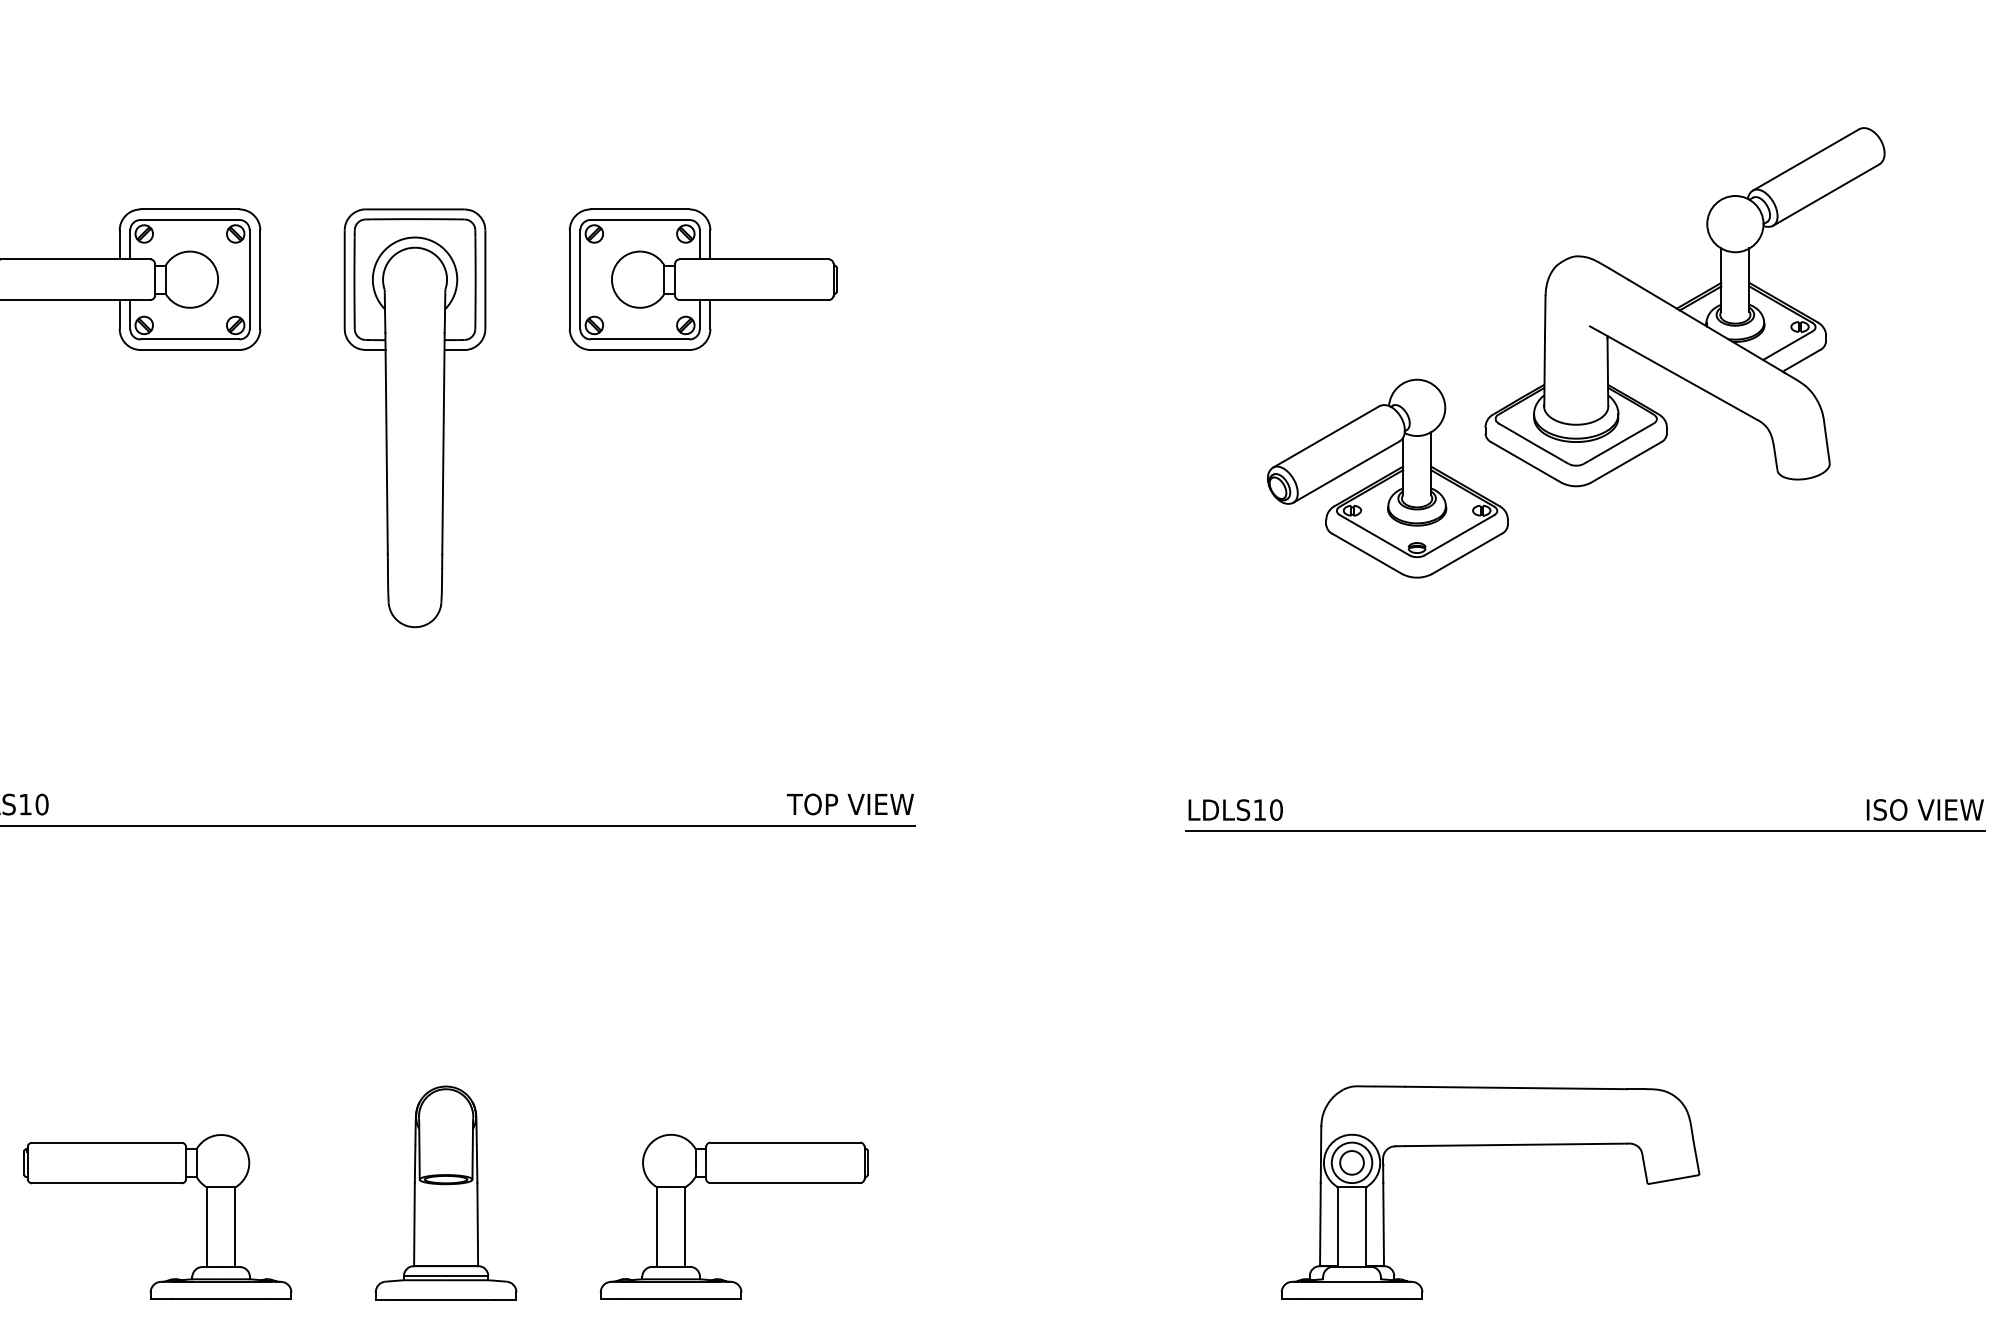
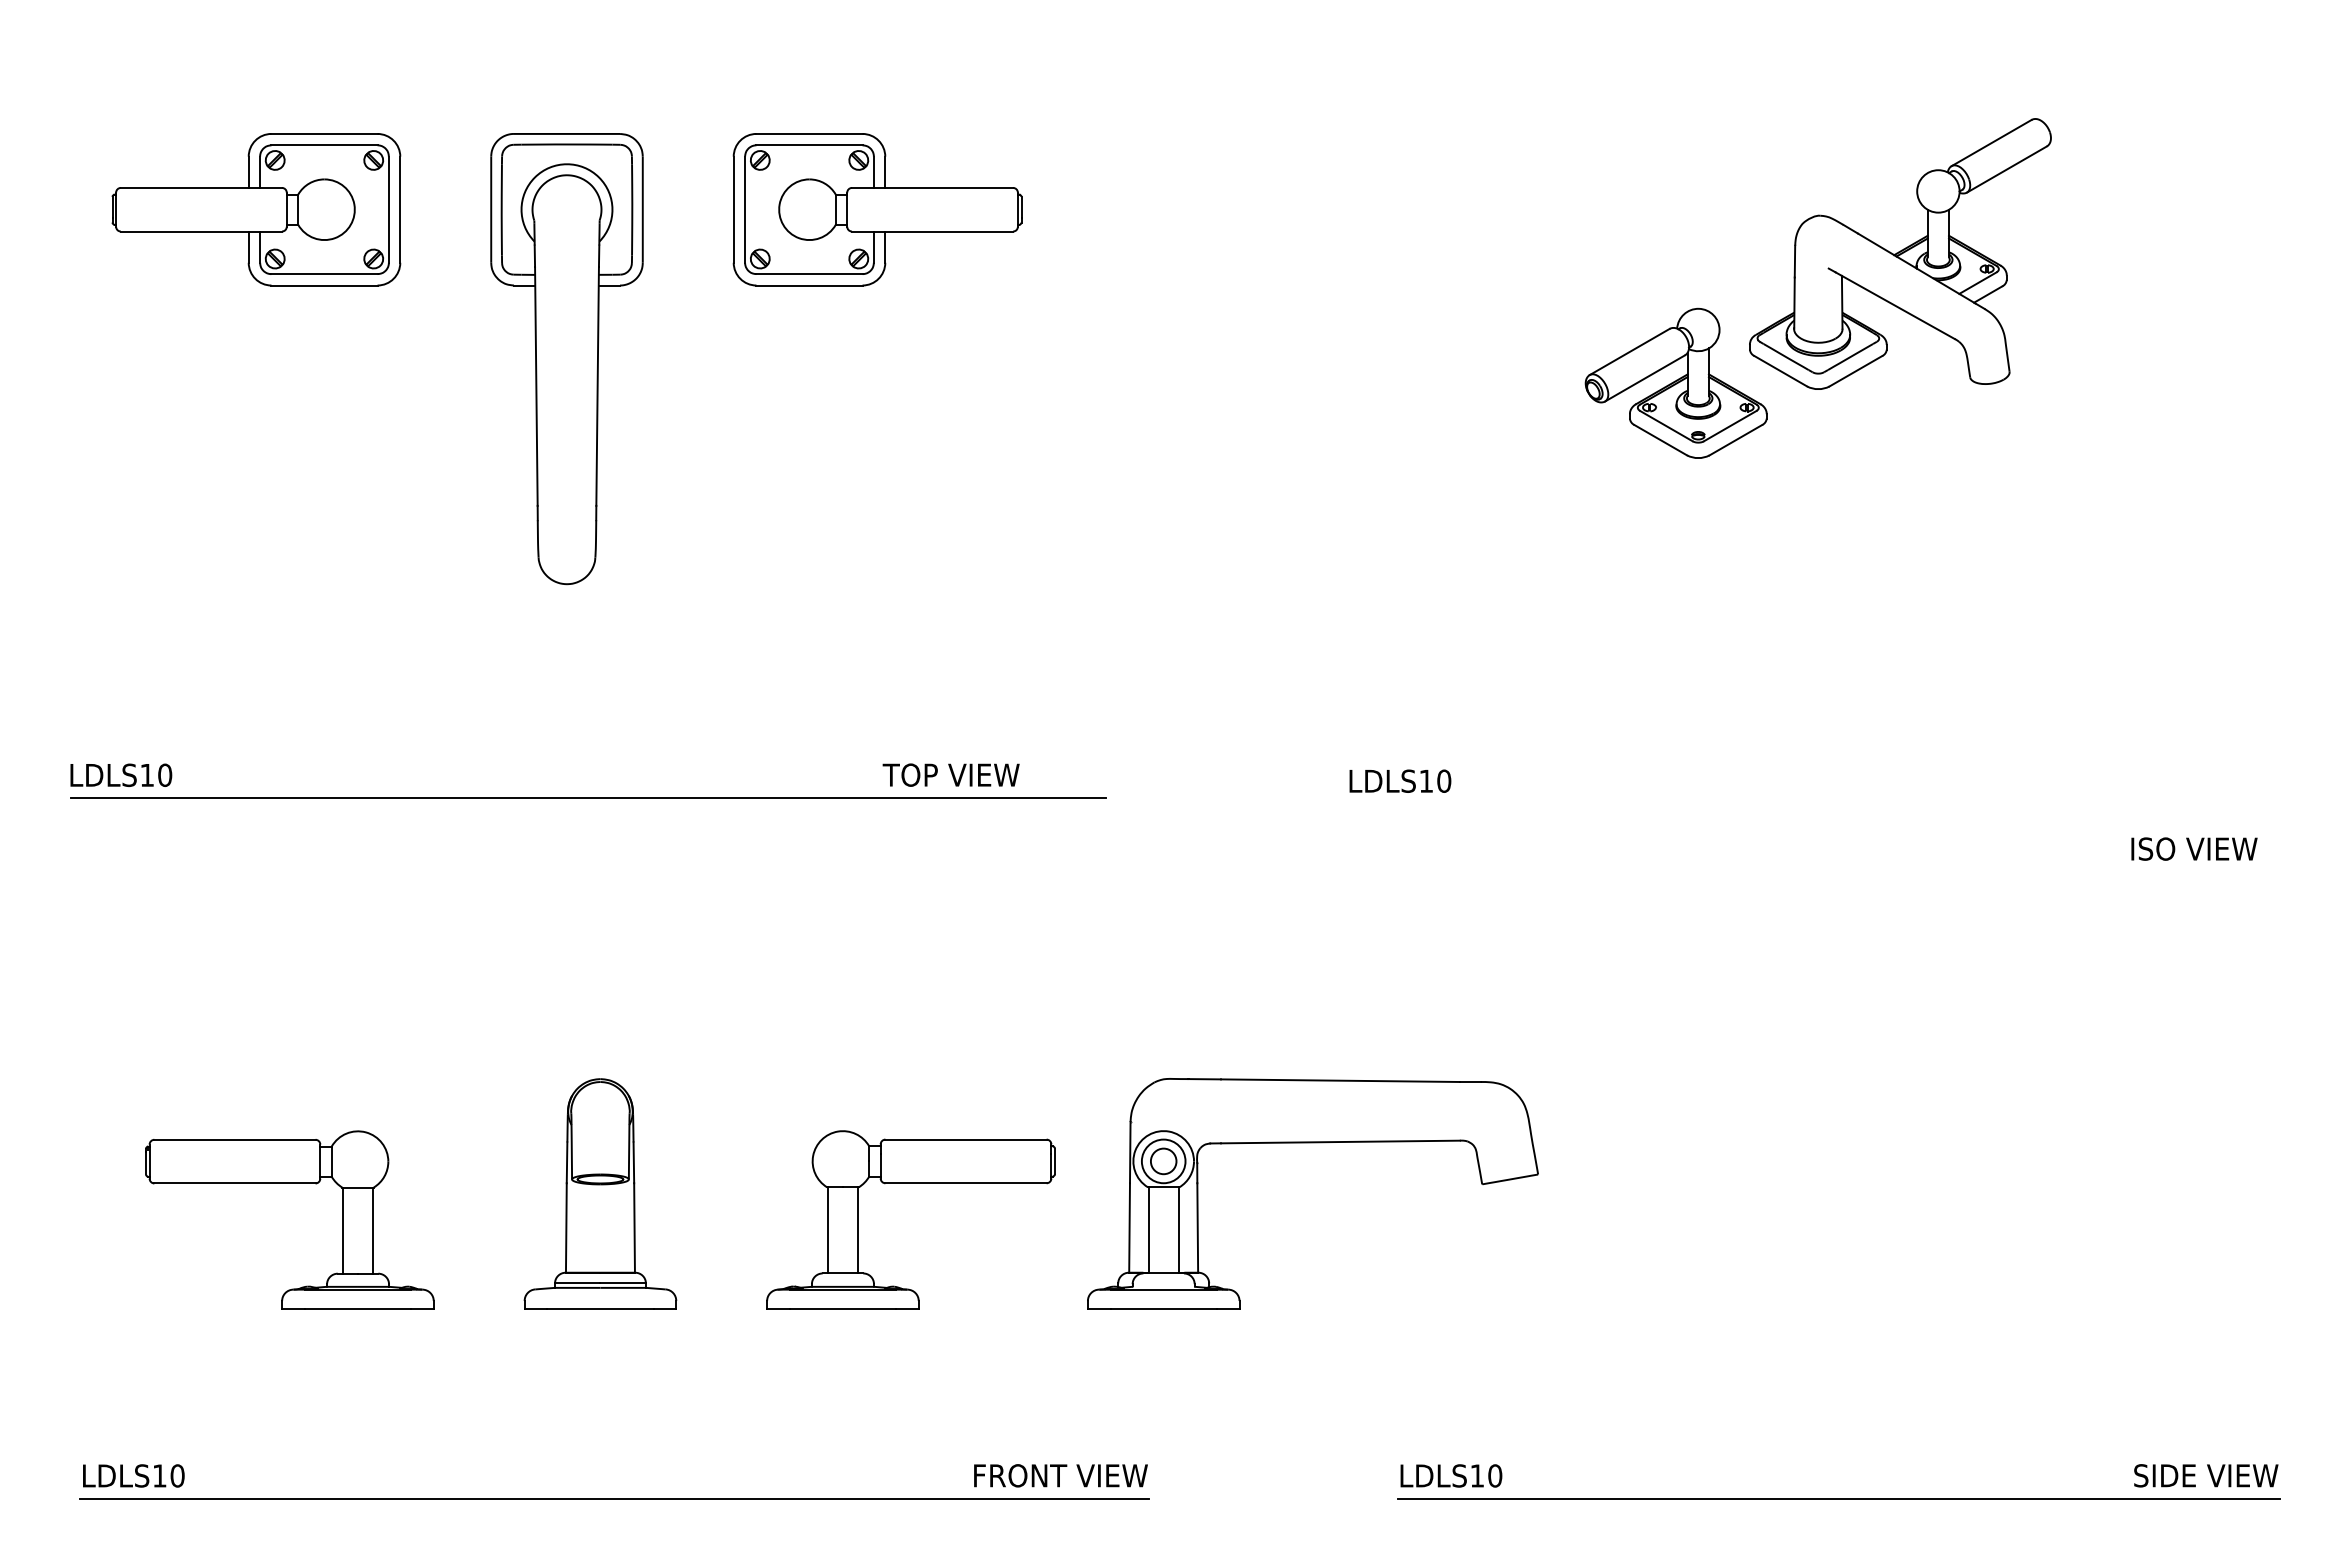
part: (1576, 352) -> (1818, 288), size x0.7
text: (849, 803) -> (950, 774), moved
text: (1235, 809) -> (1400, 780), moved
text: (1925, 809) -> (2194, 848), moved
line: (1584, 831) -> (1827, 804), removed
part: (1490, 1146) -> (1312, 1143), moved

